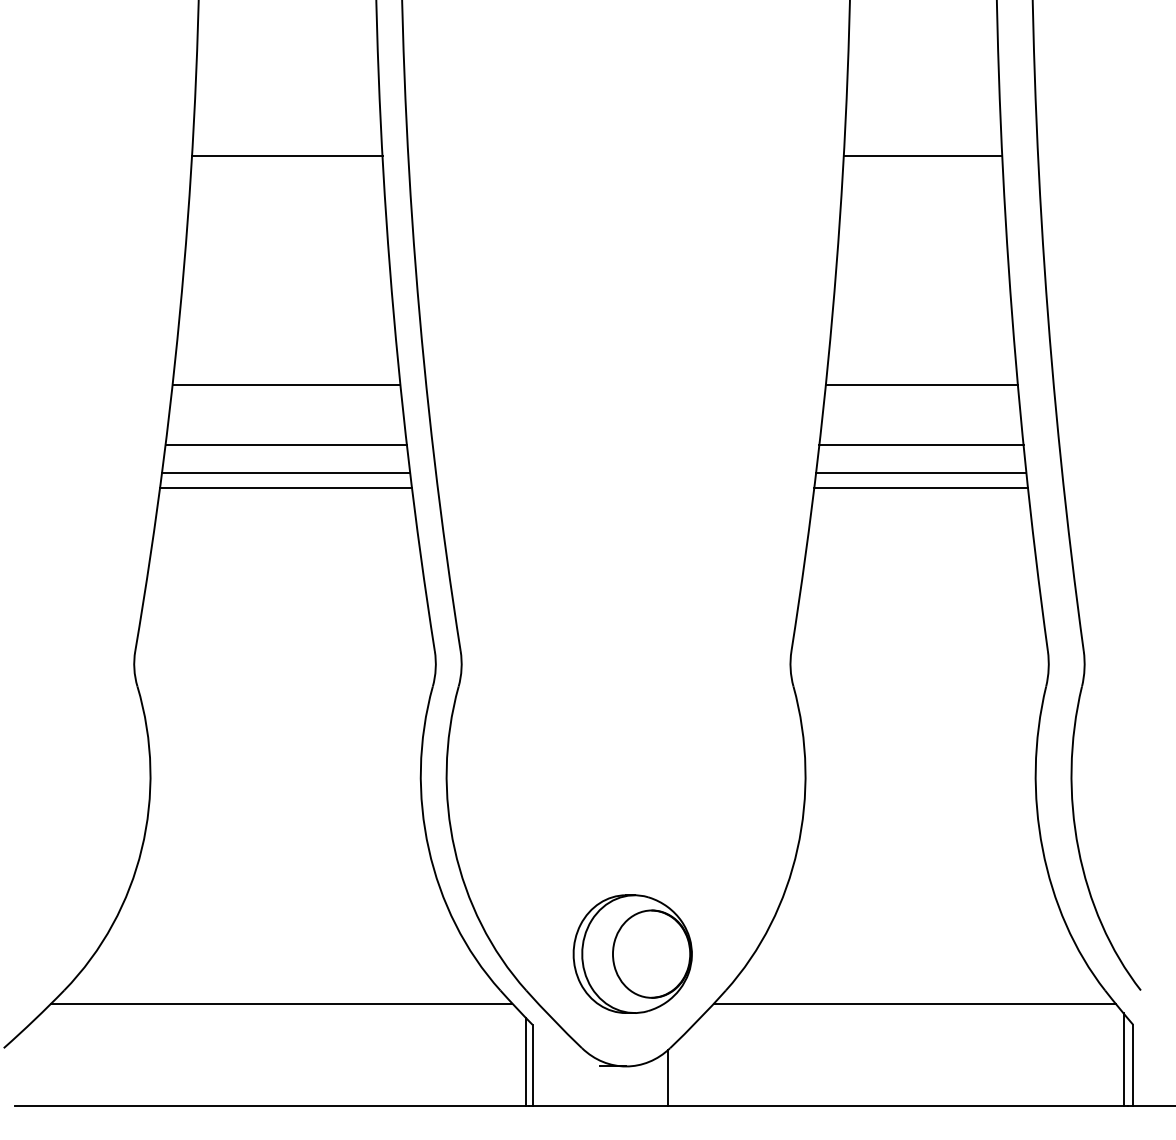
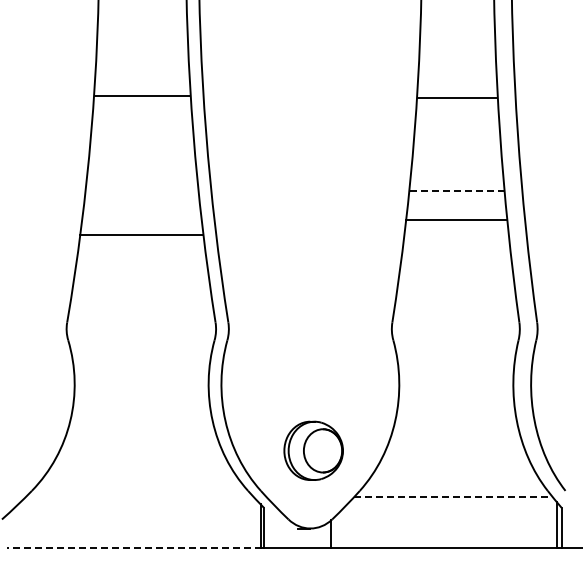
line: (287, 156) -> (142, 95), moved
line: (922, 156) -> (457, 97), moved
line: (285, 386) -> (141, 191), removed
line: (920, 386) -> (456, 191), solid -> dashed
line: (285, 444) -> (141, 220), removed
line: (920, 473) -> (456, 234), removed
line: (285, 487) -> (141, 241), removed
line: (920, 487) -> (456, 241), removed
part: (632, 953) -> (313, 450), moved
line: (281, 1003) -> (139, 497), removed
line: (914, 1003) -> (453, 497), solid -> dashed
line: (271, 1106) -> (134, 548), solid -> dashed

